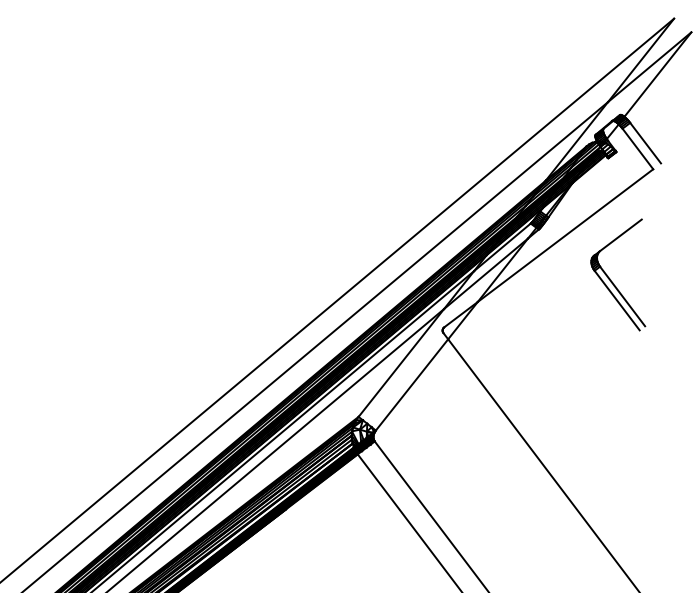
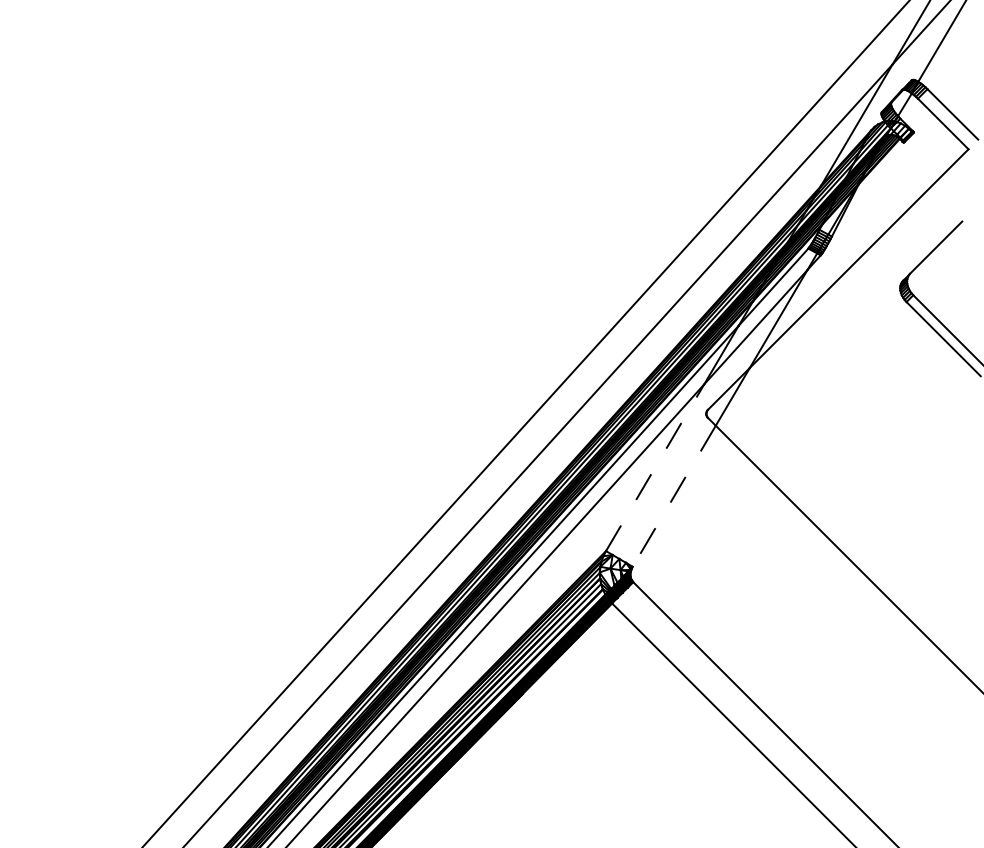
line: (401, 362) -> (655, 467), solid -> dashed
line: (412, 385) -> (674, 496), solid -> dashed

